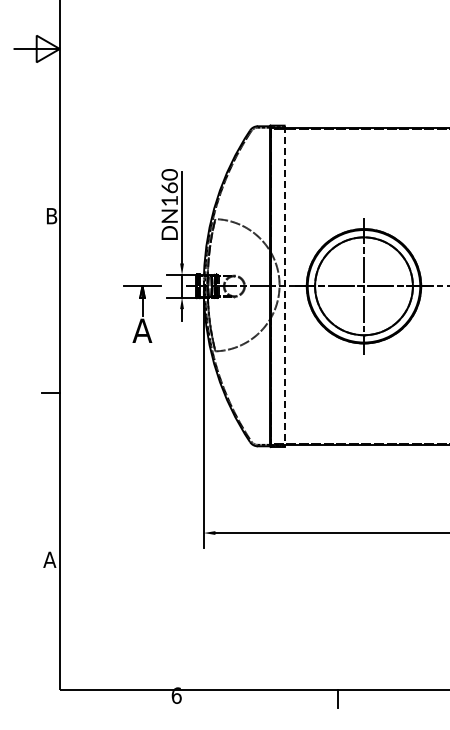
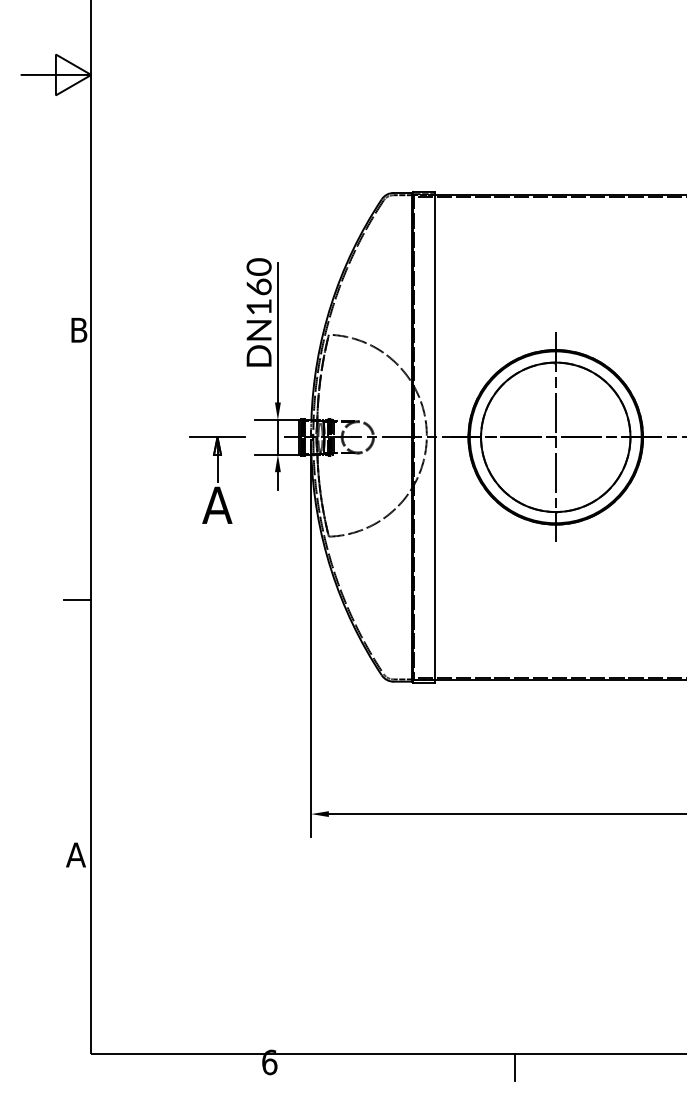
line: (284, 286) -> (434, 437), dashed -> solid

